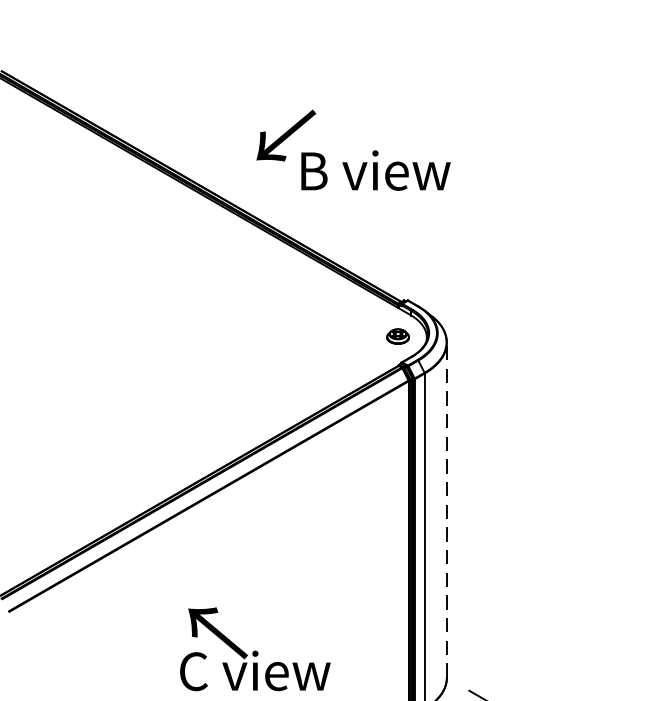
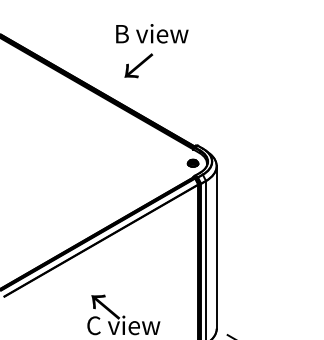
text: (376, 170) -> (152, 33), moved
line: (446, 508) -> (216, 246), dashed -> solid

